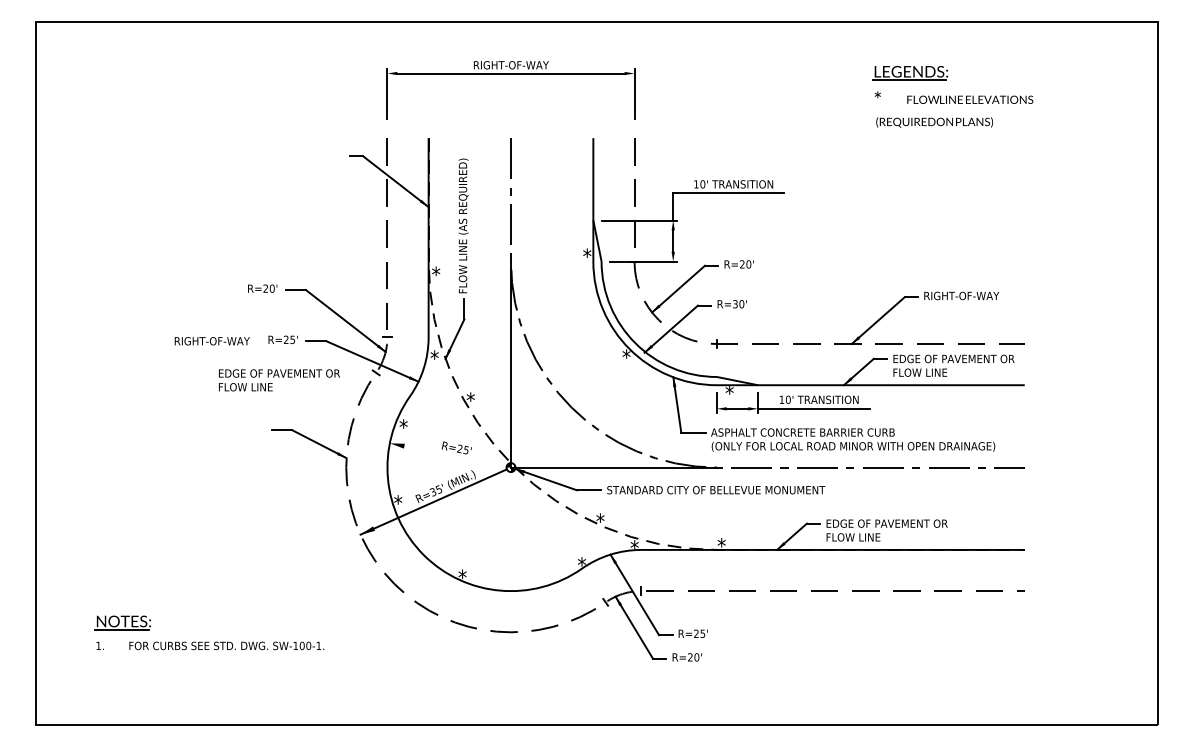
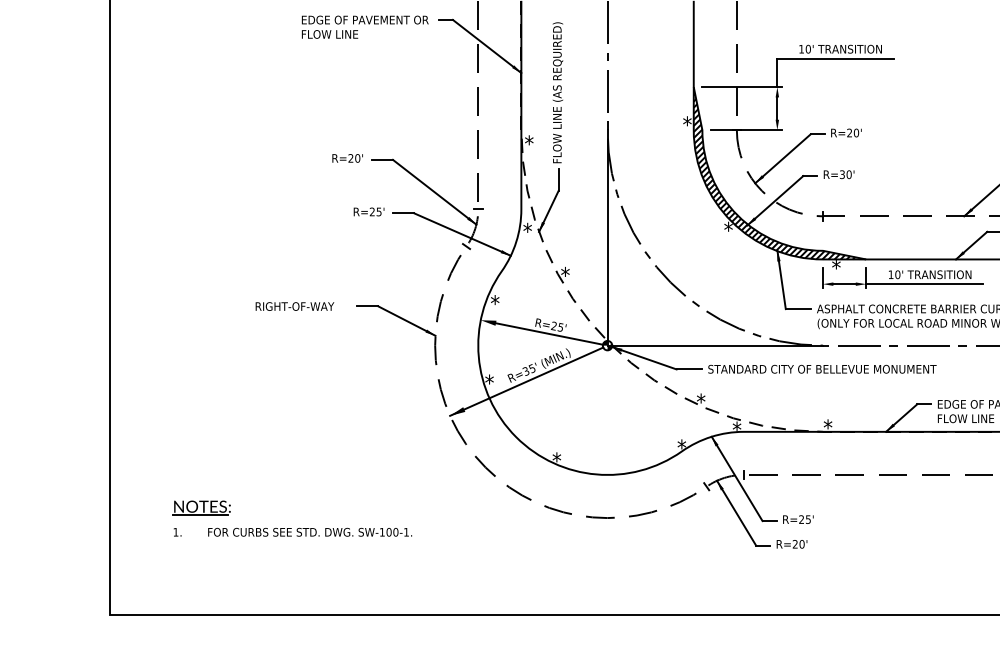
hatch: (675, 303) -> (779, 173), added
text: (211, 341) -> (294, 306), moved
text: (279, 380) -> (365, 27), moved
line: (455, 456) -> (549, 334), added

